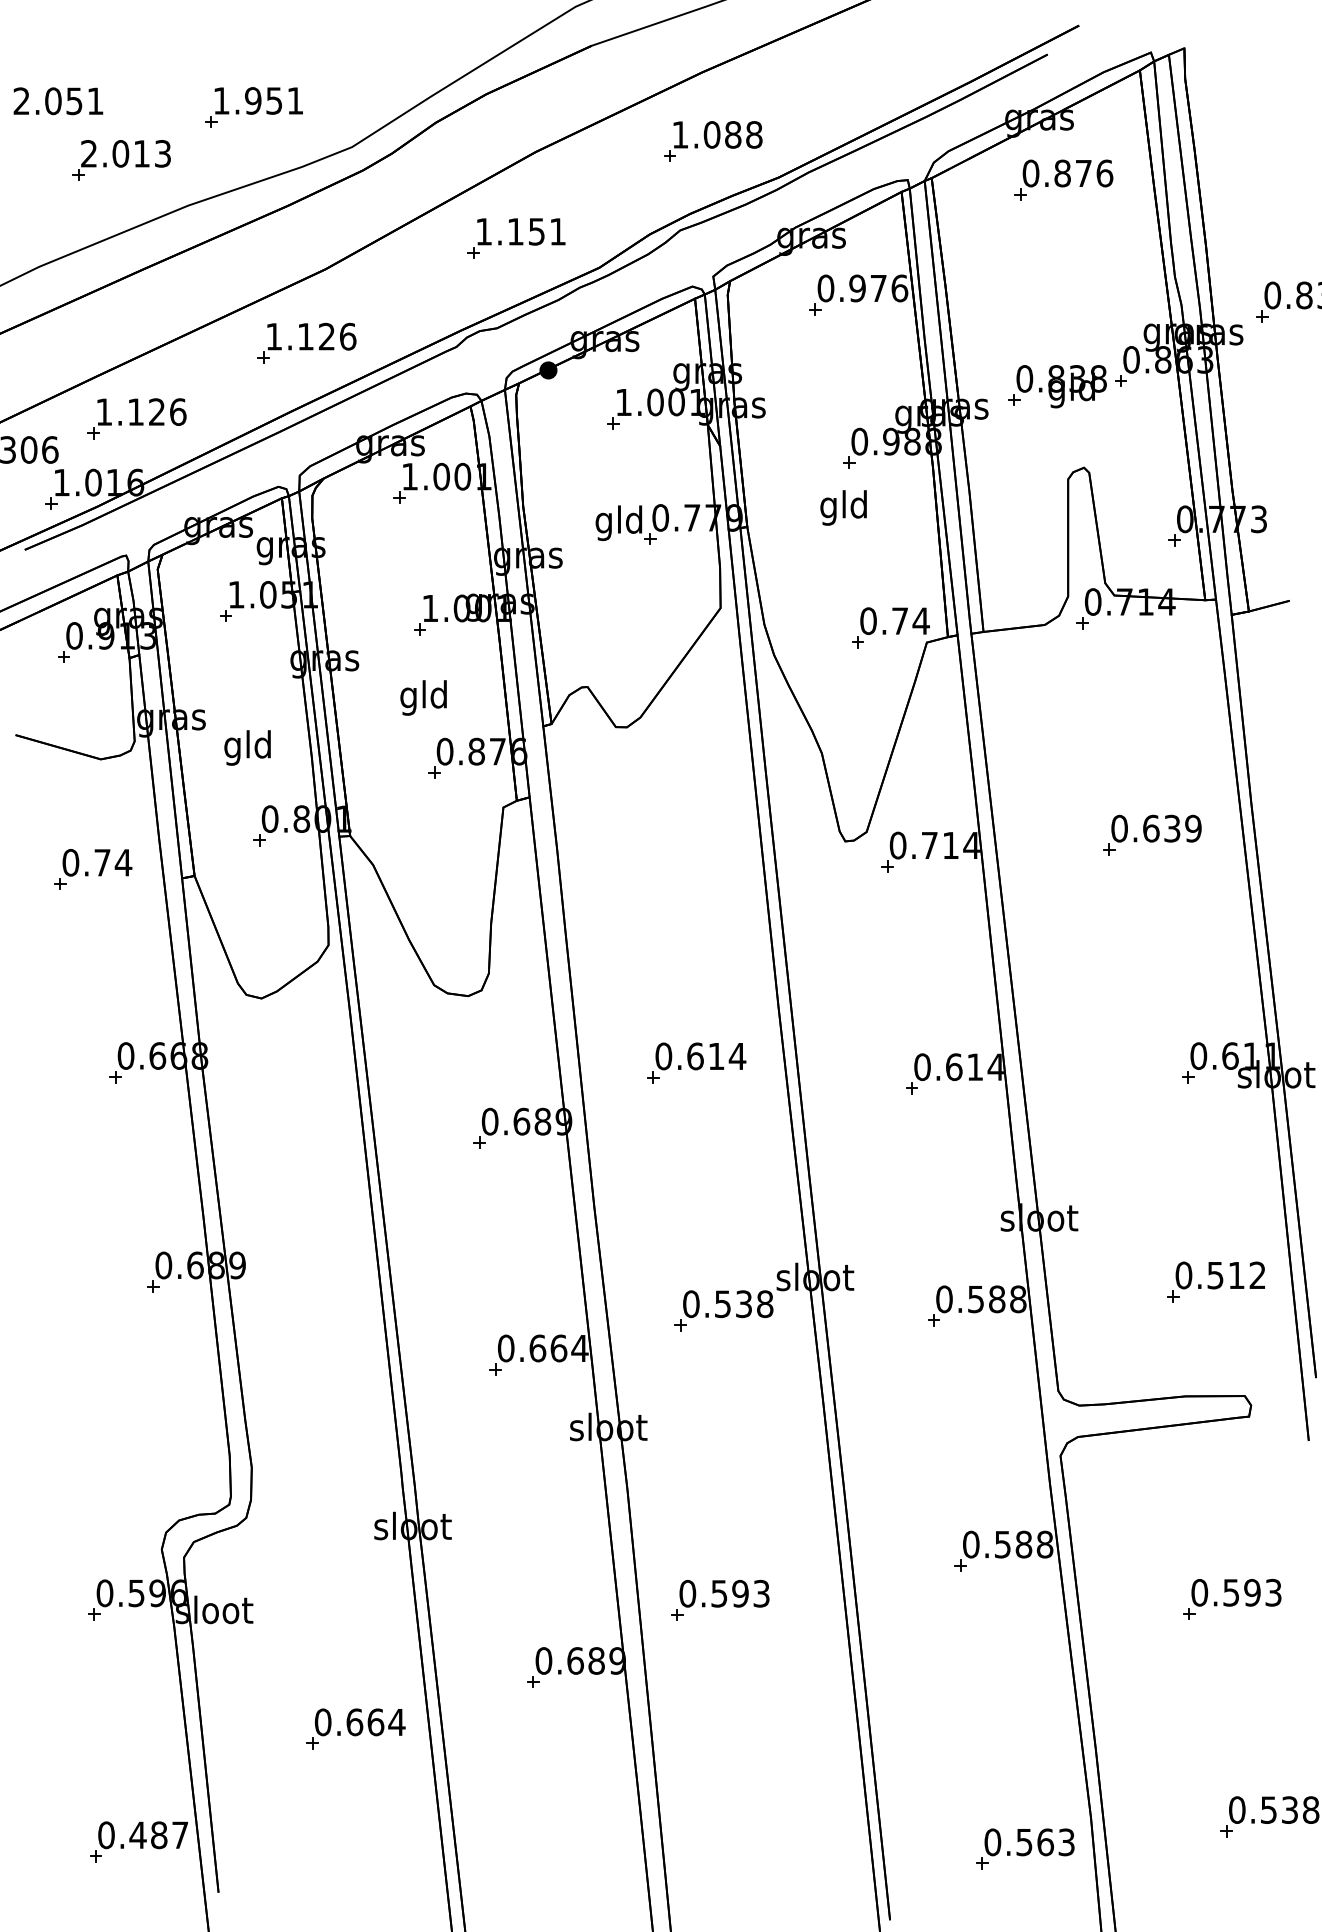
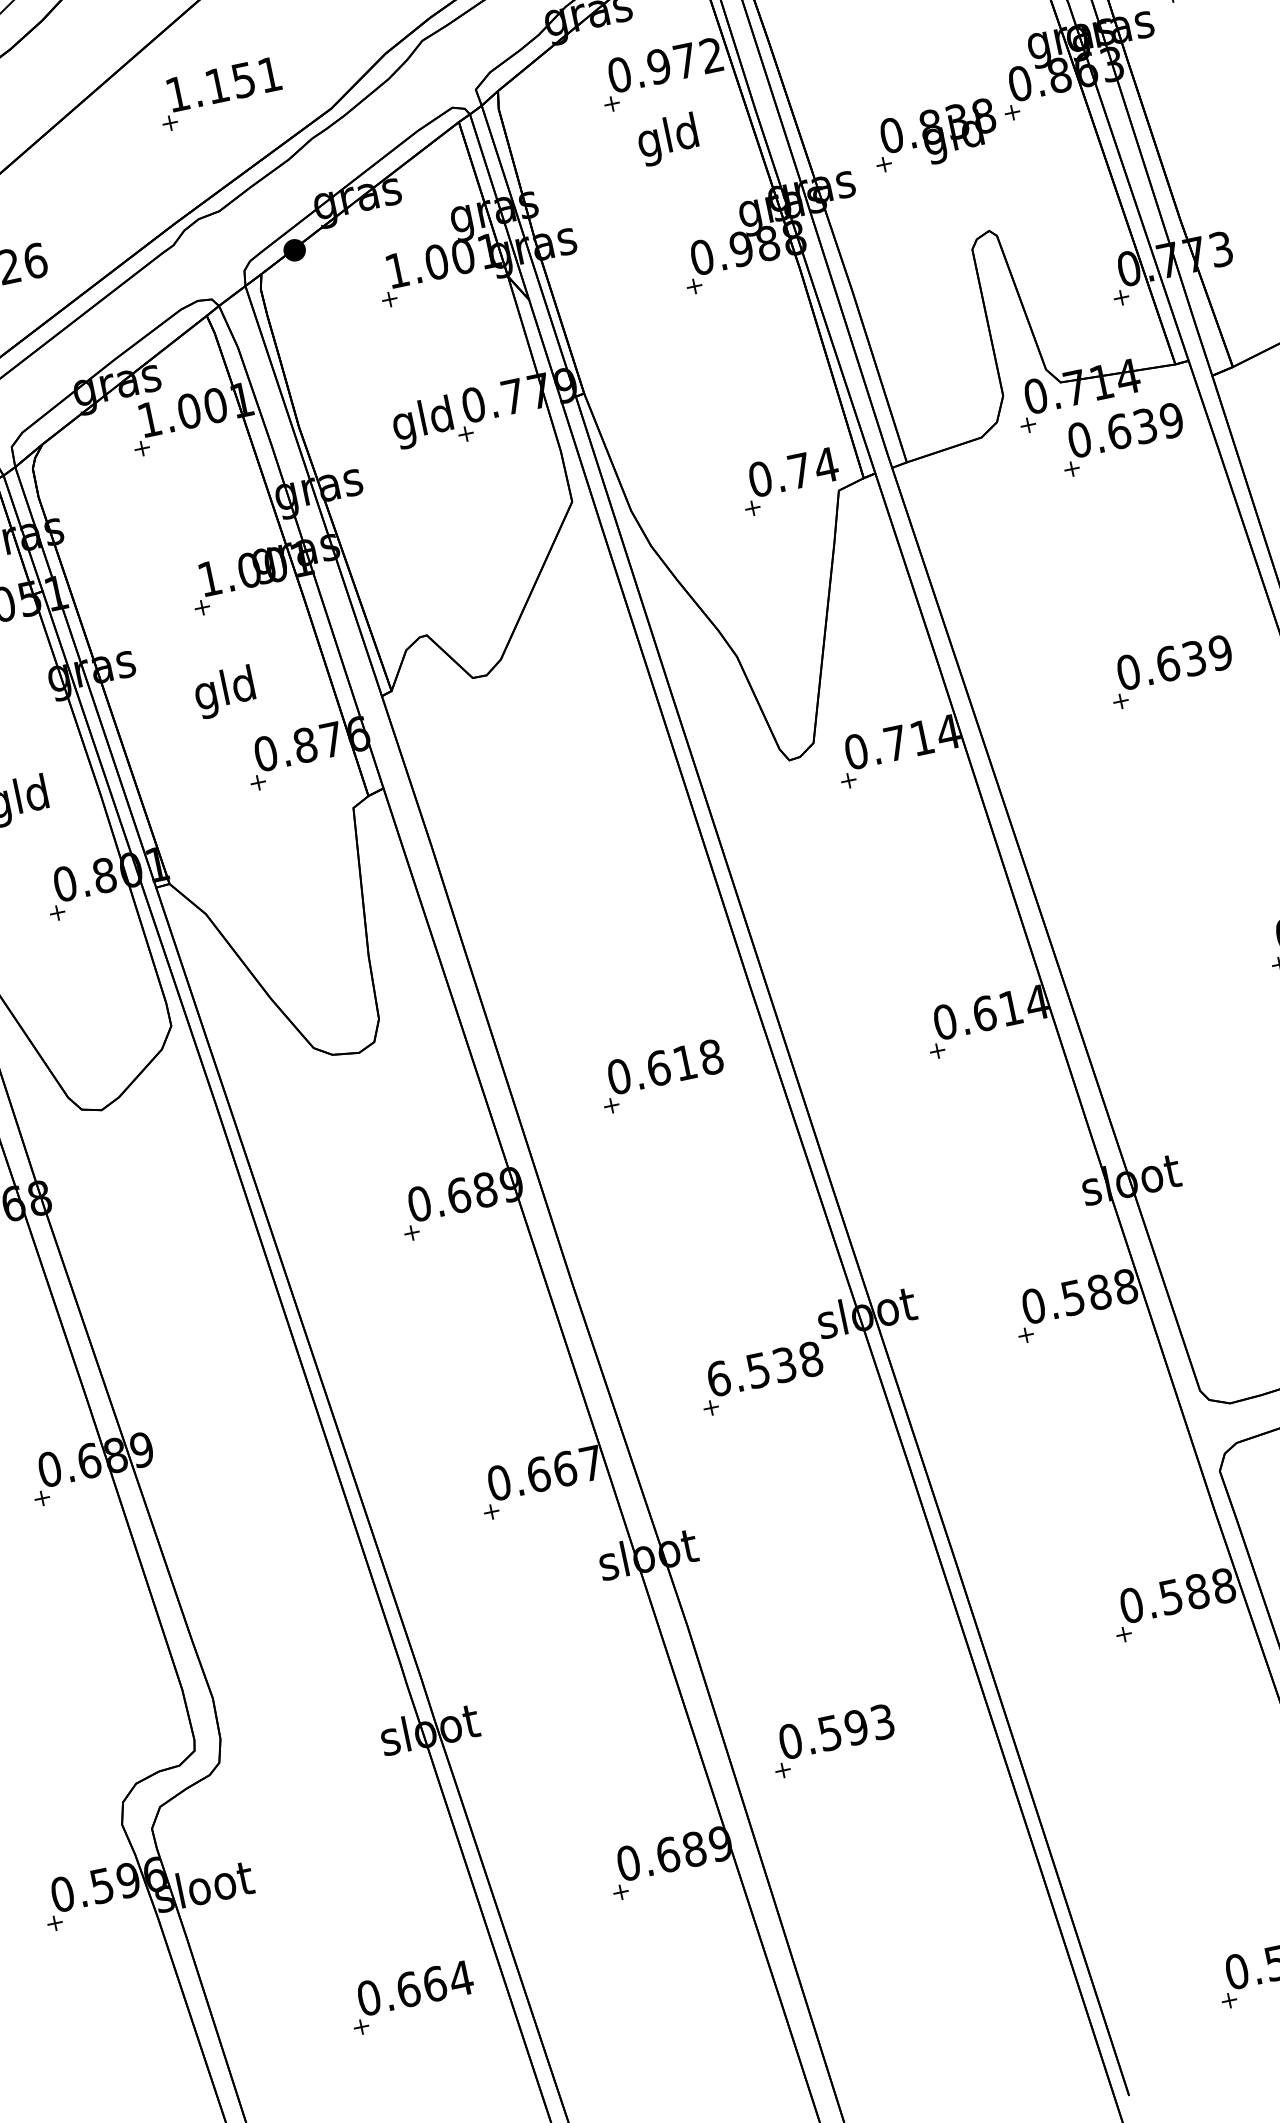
text: (899, 288) -> (711, 55), 0.976 -> 0.972
text: (843, 507) -> (667, 139), moved
part: (1152, 648) -> (1122, 438), added
text: (737, 1056) -> (711, 1057), 0.614 -> 0.618
text: (691, 1303) -> (718, 1377), 0.538 -> 6.538
text: (579, 1348) -> (590, 1463), 0.664 -> 0.667

